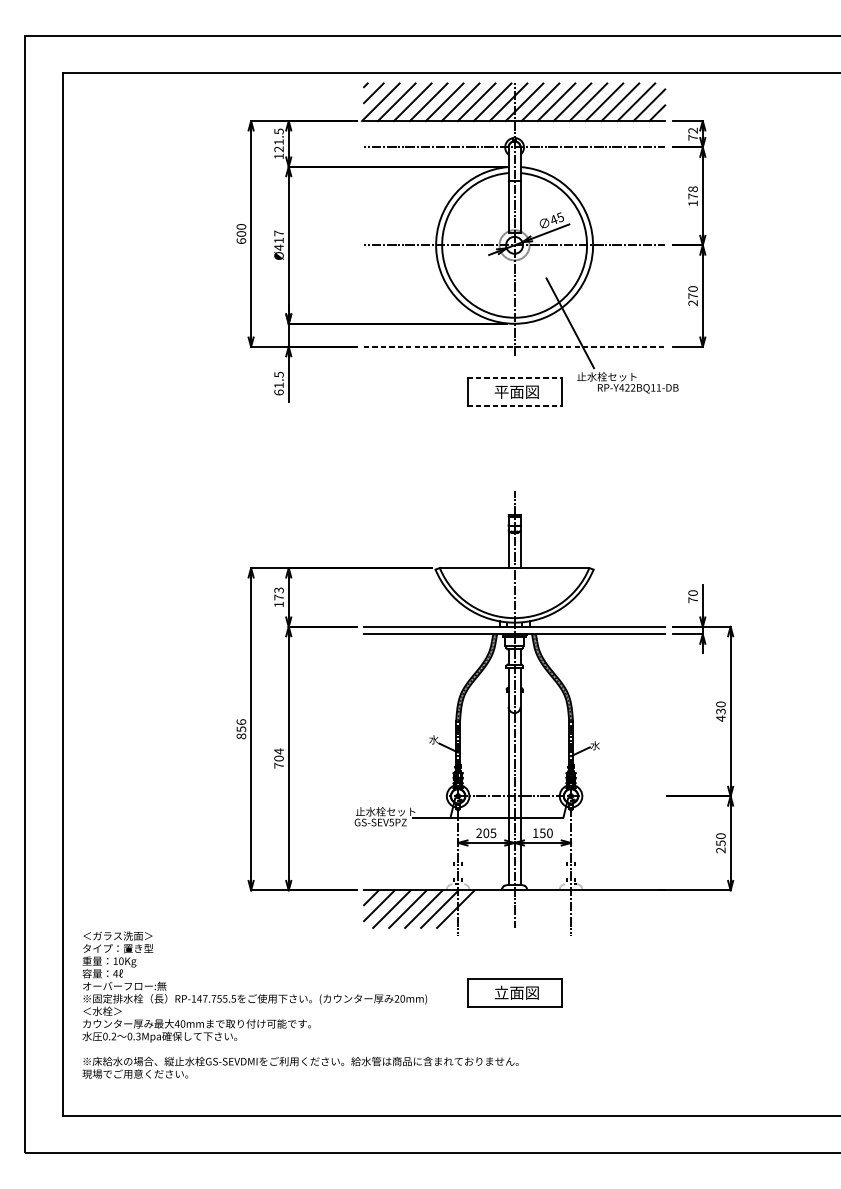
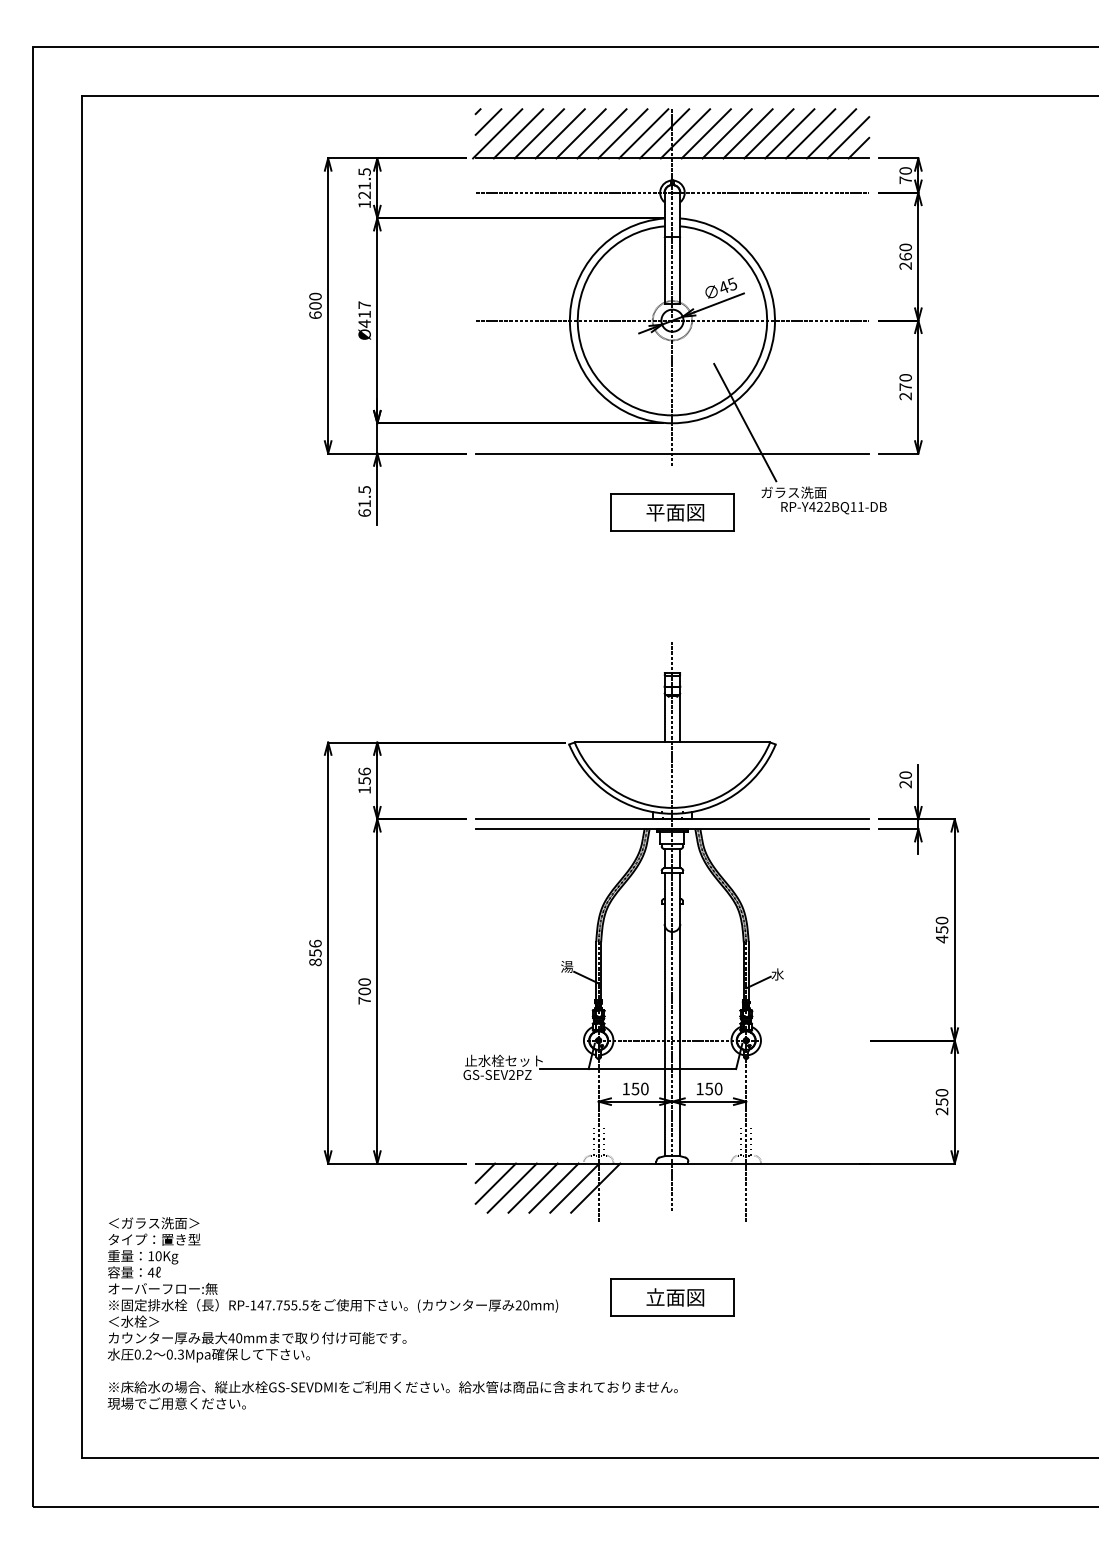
text: (692, 130) -> (905, 170), 72 -> 70
text: (692, 196) -> (905, 256), 178 -> 260
line: (514, 346) -> (672, 453), dashed -> solid
text: (606, 376) -> (792, 492), 止水栓セット -> ガラス洗面
line: (514, 377) -> (672, 493), dashed -> solid
line: (514, 405) -> (672, 530), dashed -> solid
text: (278, 593) -> (364, 775), 173 -> 156
text: (692, 600) -> (905, 784), 70 -> 20
text: (720, 711) -> (941, 929), 430 -> 450
text: (434, 739) -> (567, 966), 水 -> 湯
text: (278, 751) -> (364, 982), 704 -> 700
text: (391, 822) -> (511, 1074), GS-SEV5PZ -> GS-SEV2PZ
text: (486, 832) -> (635, 1088), 205 -> 150

